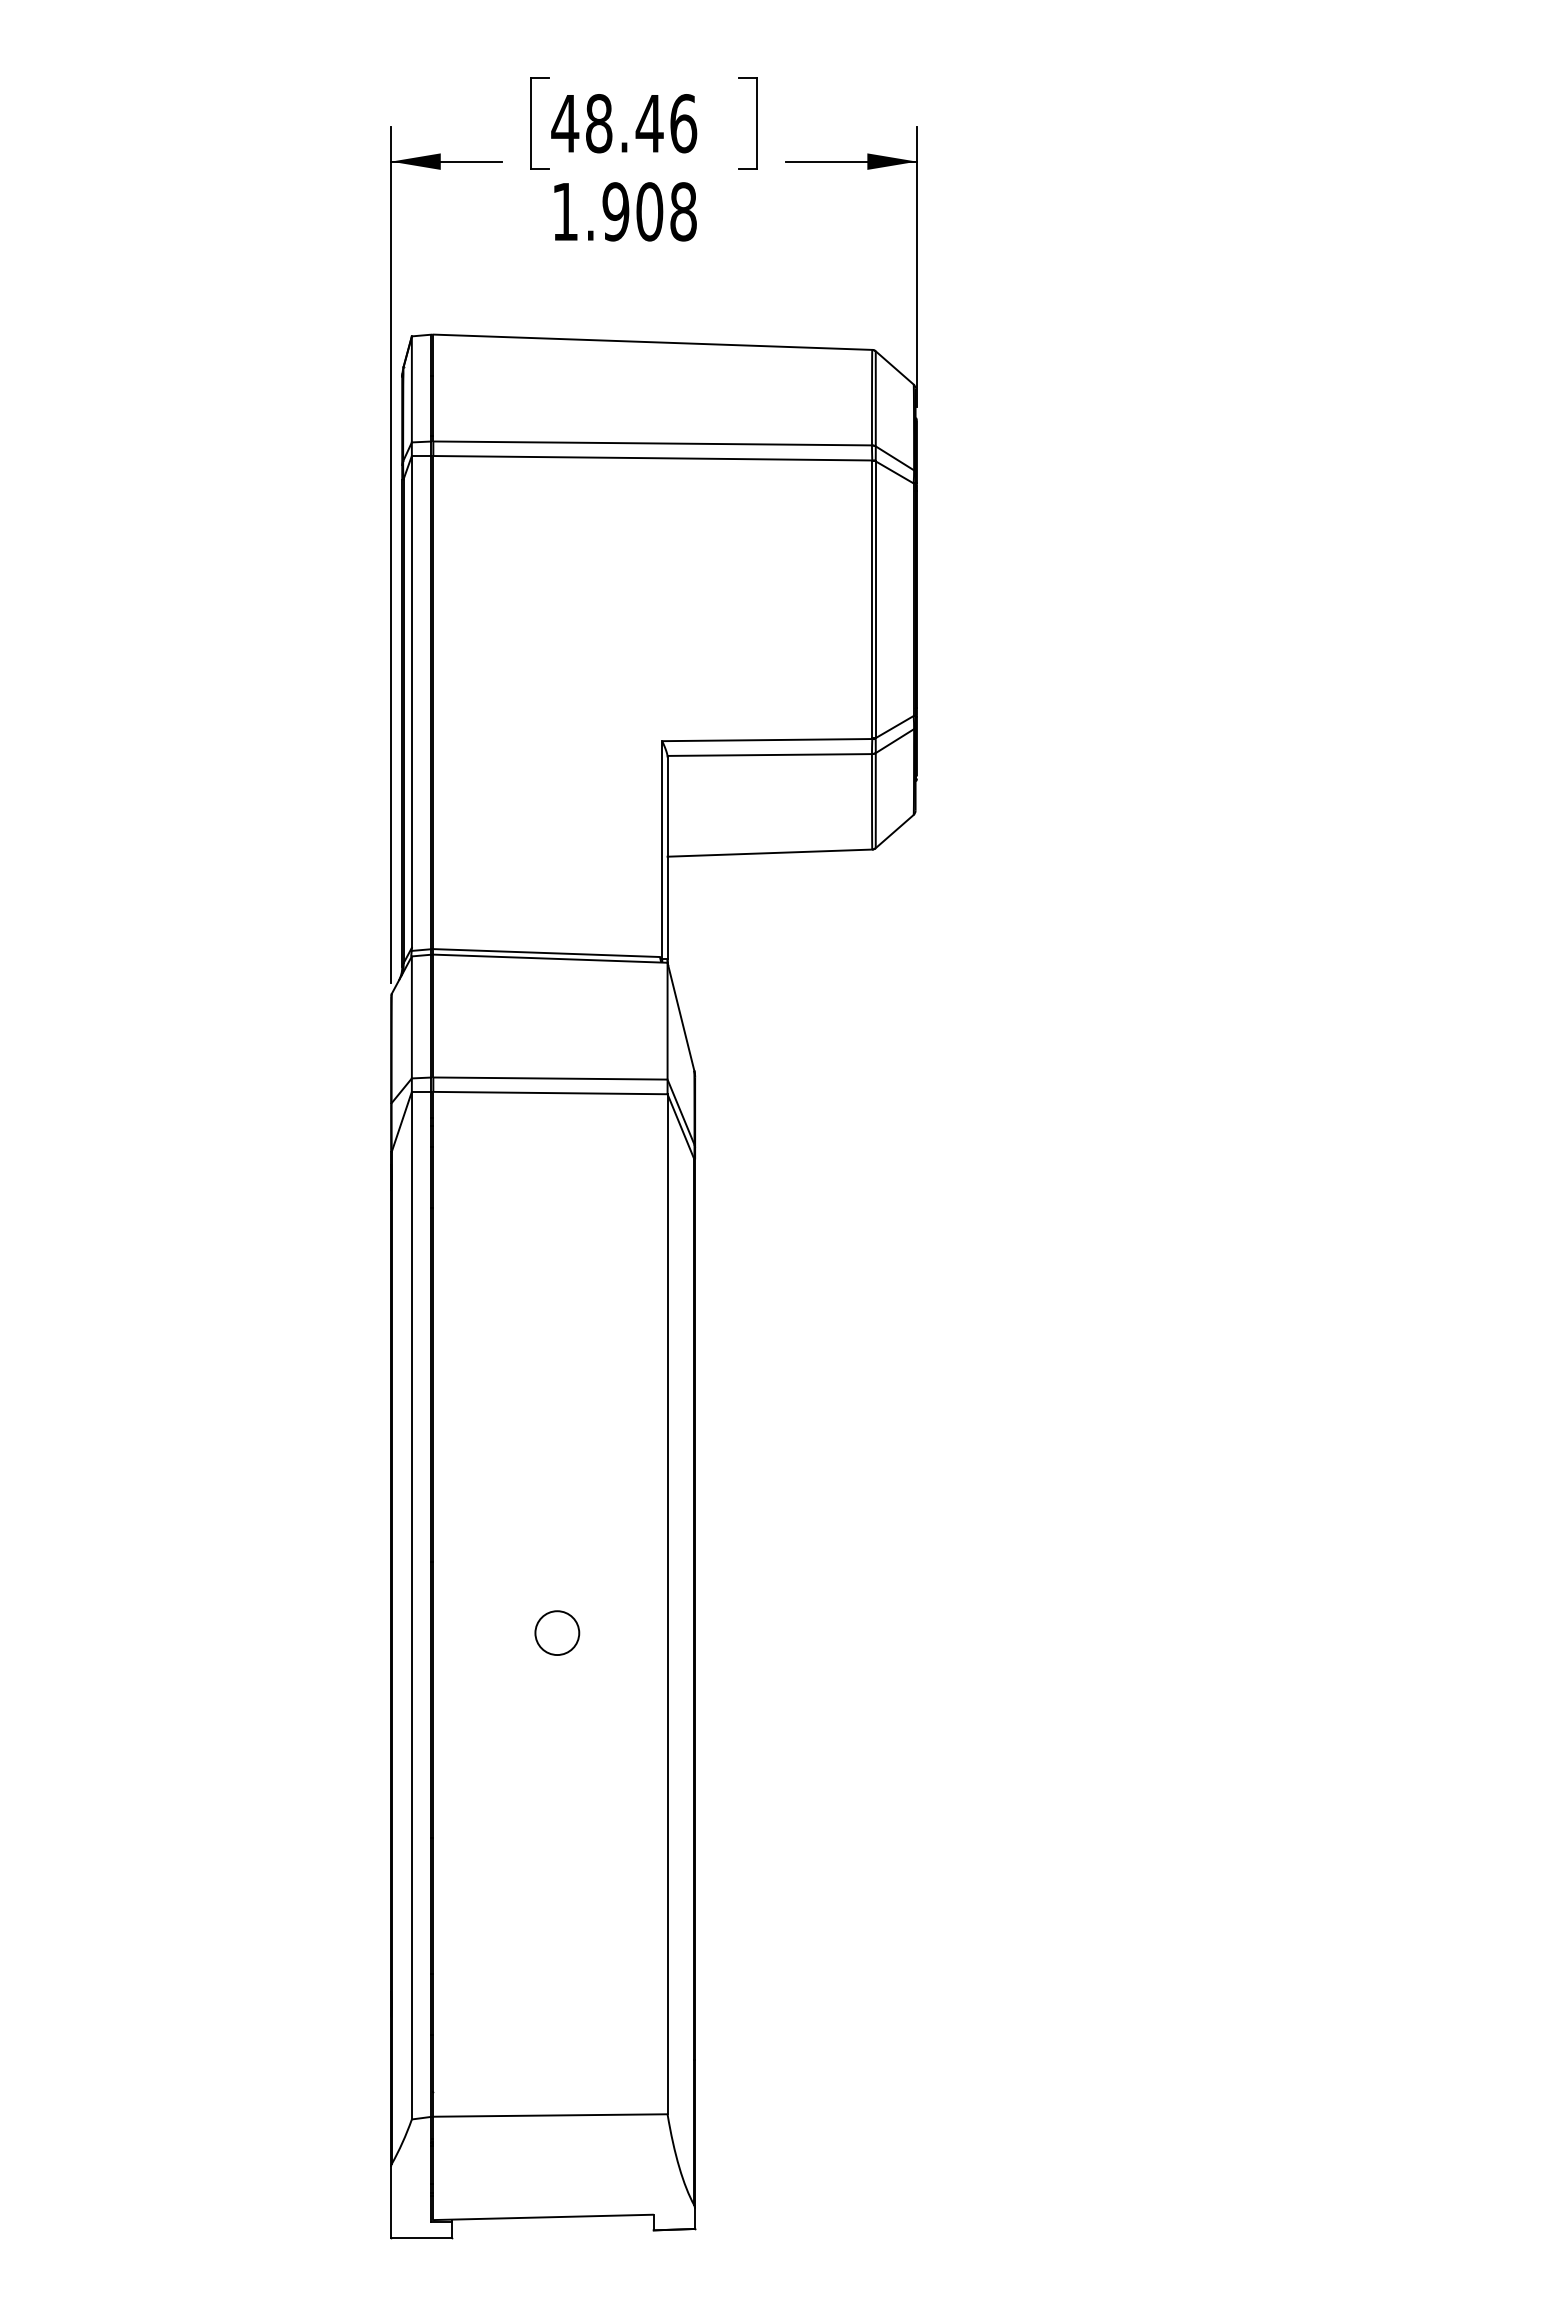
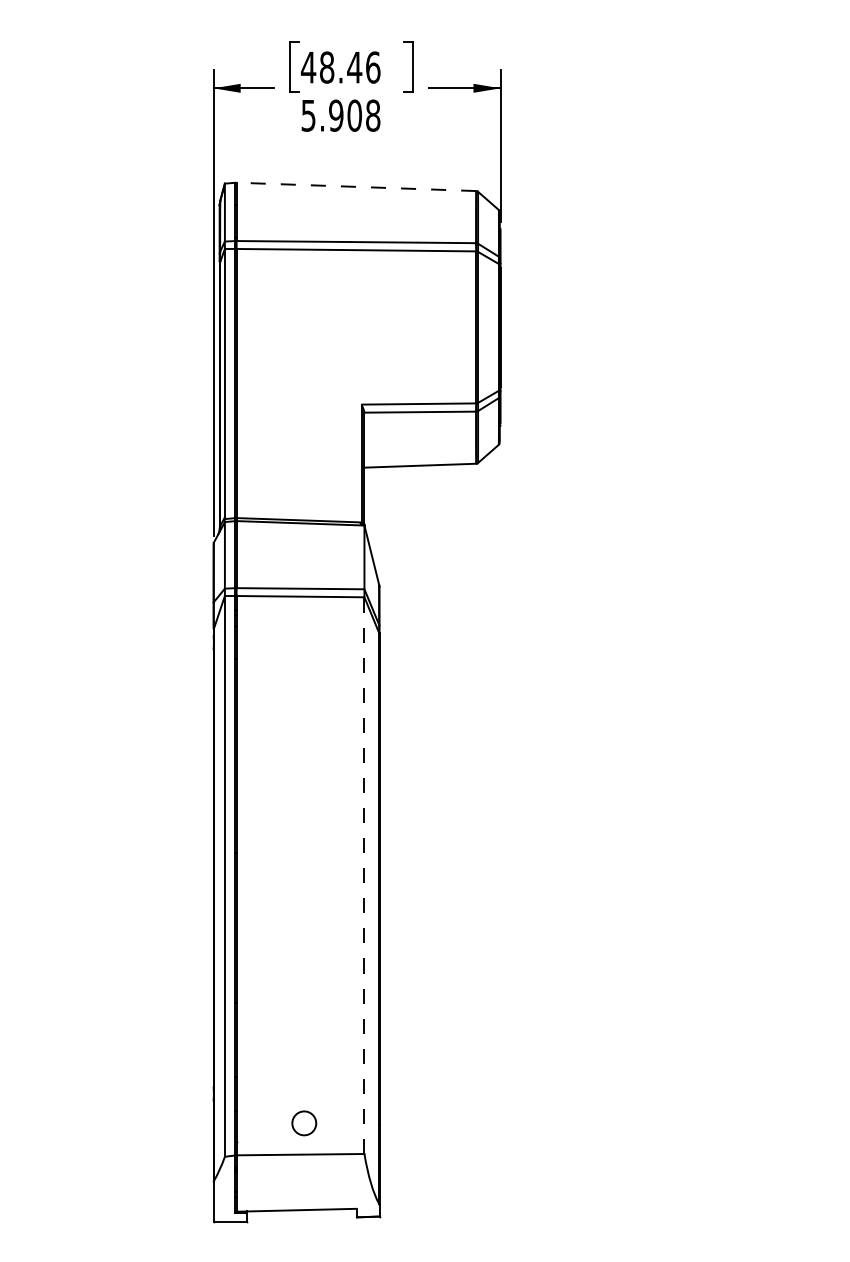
text: (565, 211) -> (308, 115), 1.908 -> 5.908
line: (652, 341) -> (356, 186), solid -> dashed
line: (667, 1603) -> (364, 875), solid -> dashed
circle: (557, 1633) -> (304, 1123), moved

